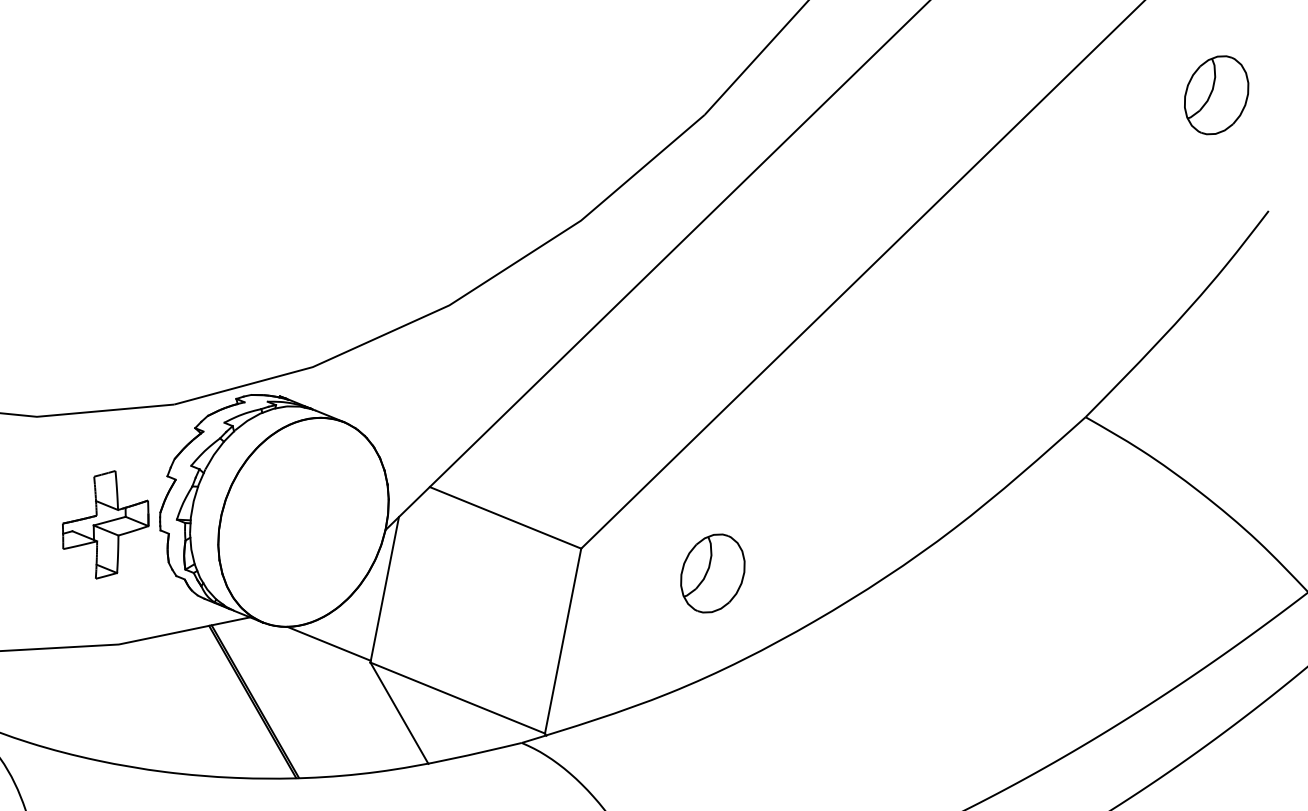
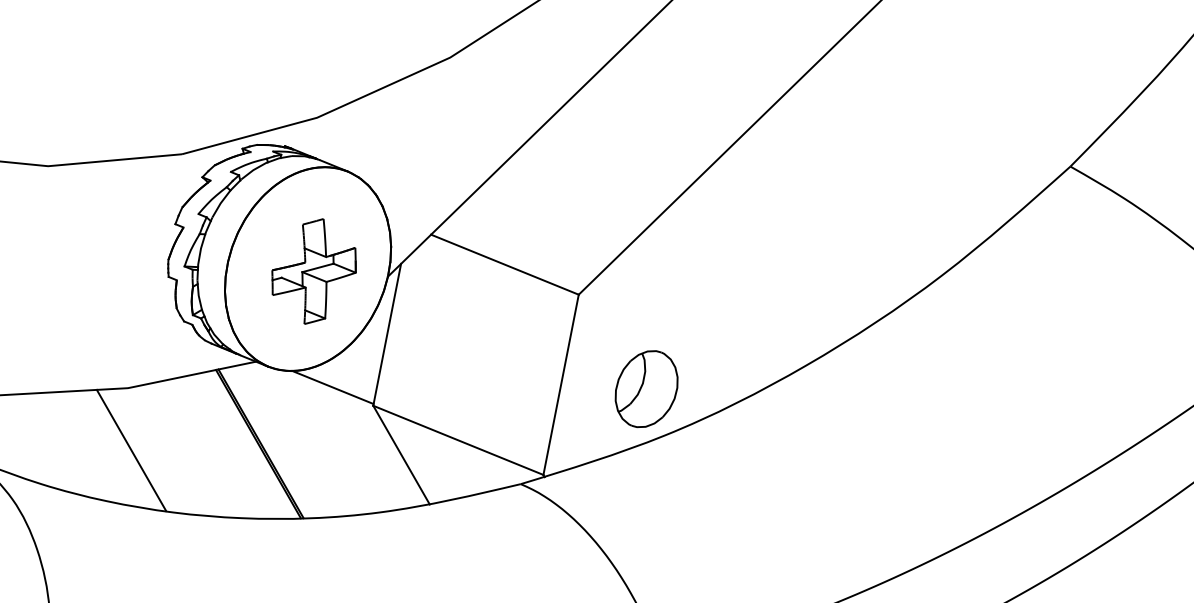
part: (105, 524) -> (313, 271), moved
part: (712, 573) -> (646, 389), moved
line: (122, 708) -> (131, 450), added

